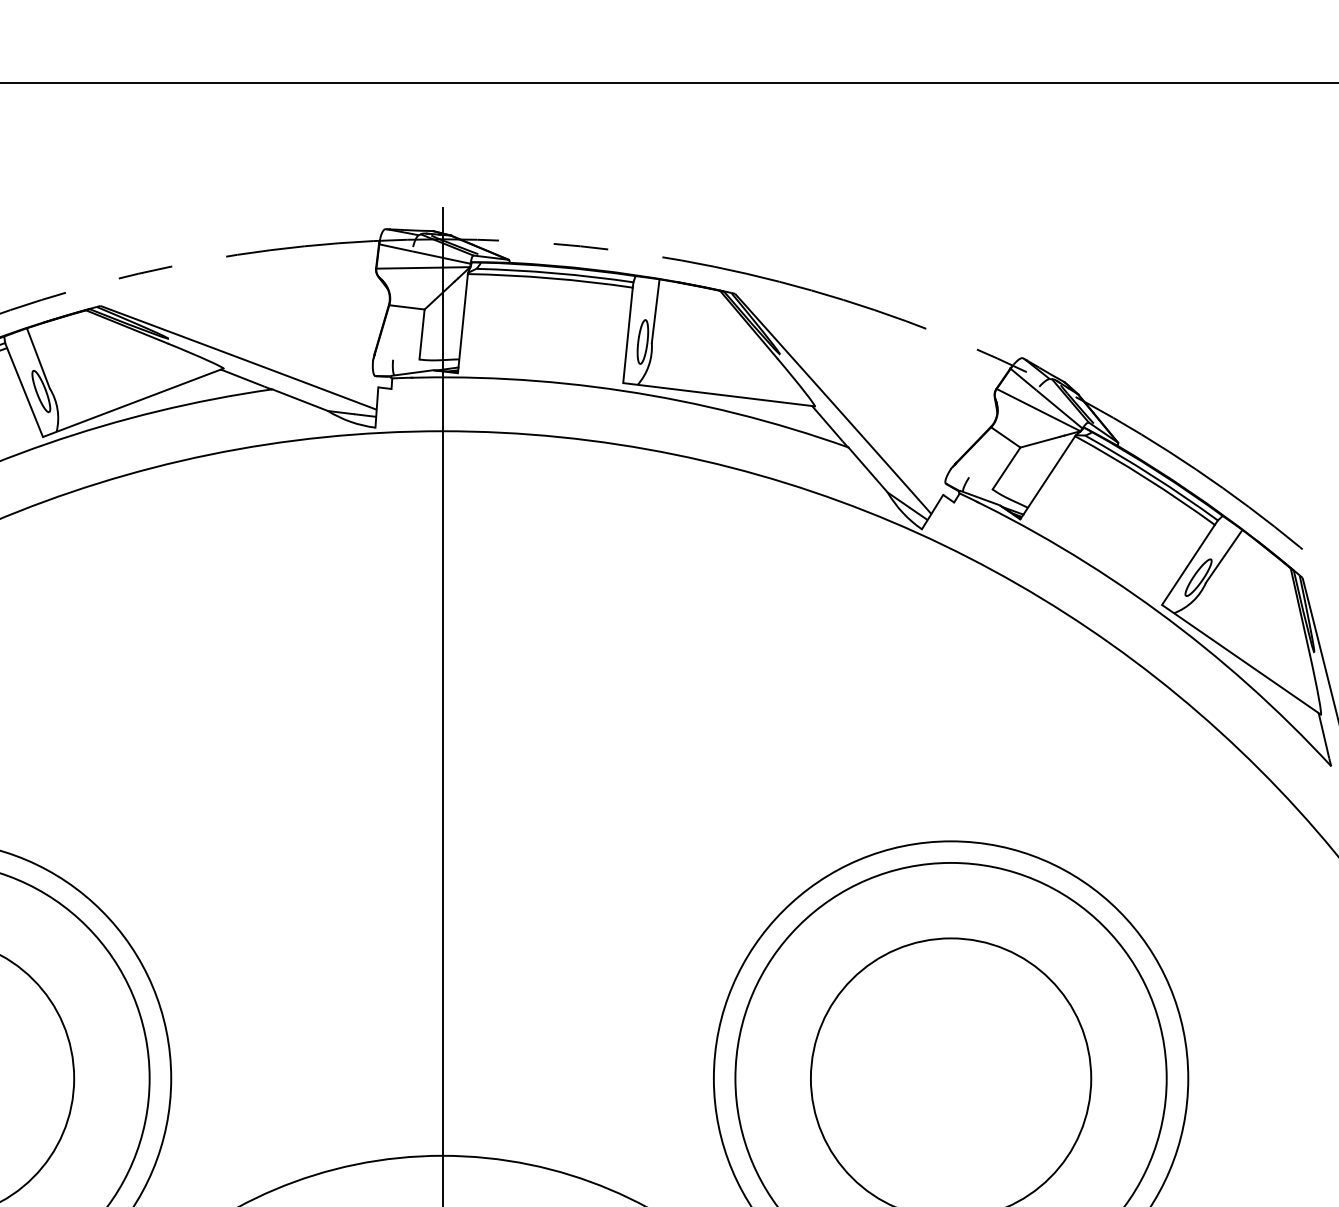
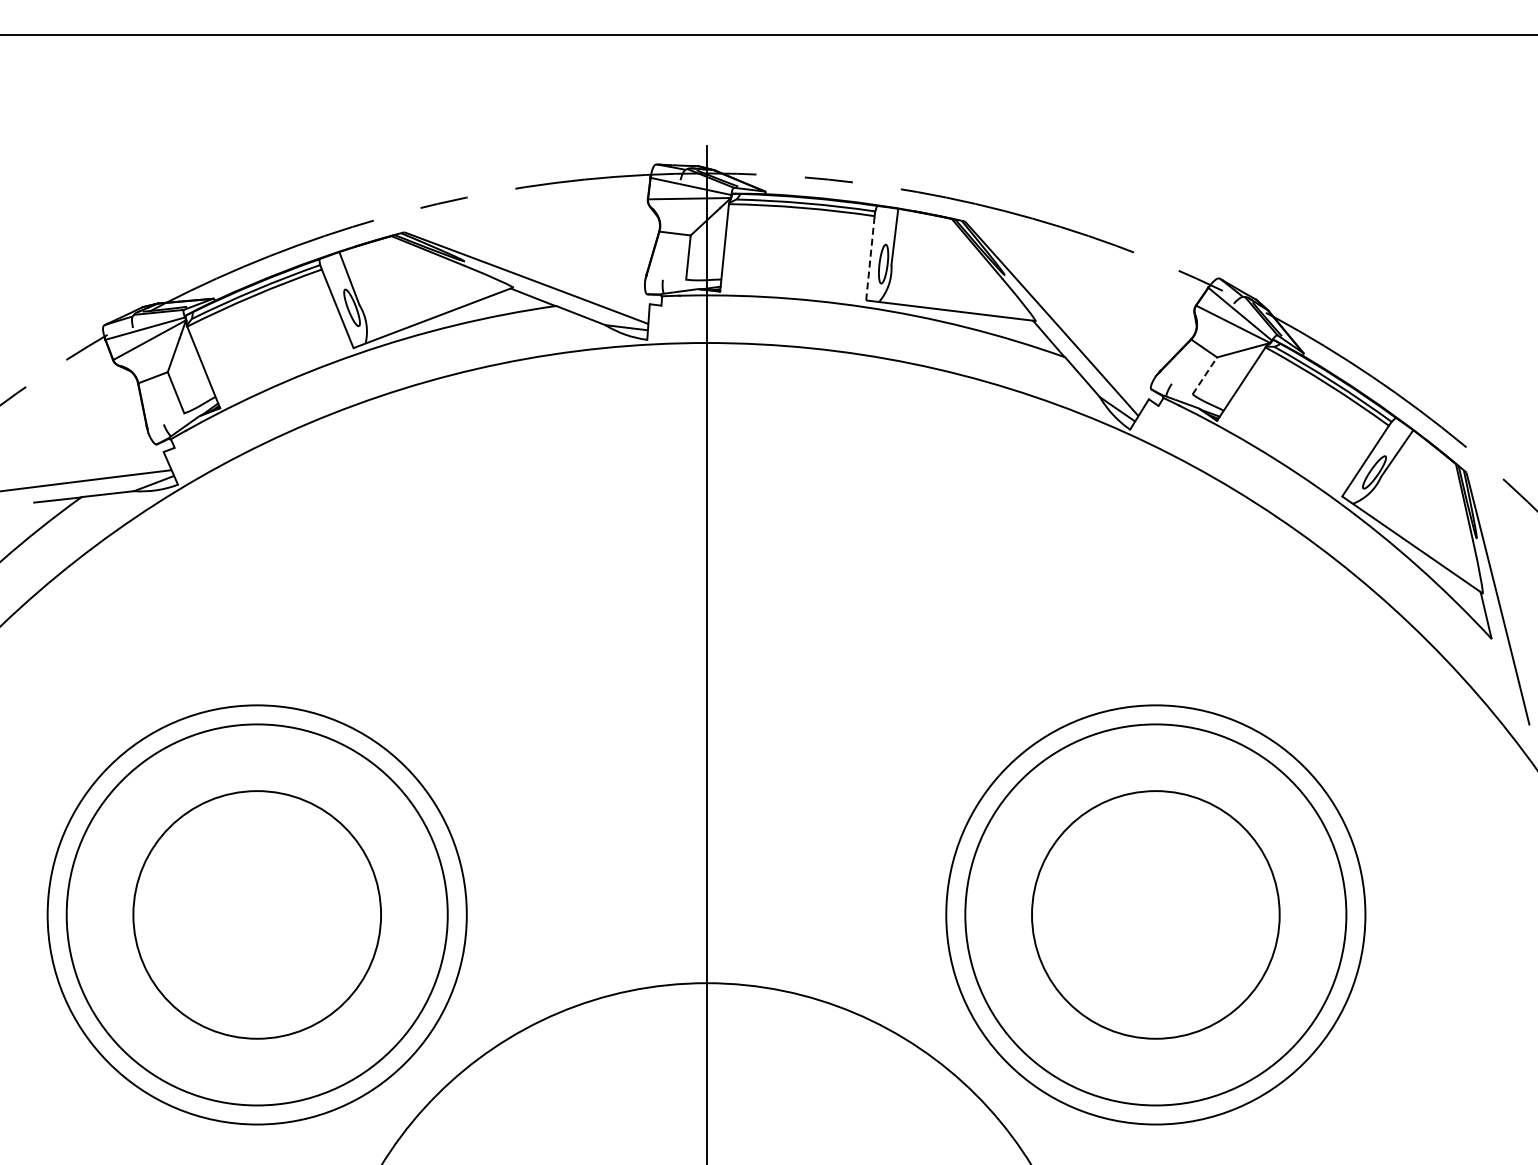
line: (628, 334) -> (870, 257), solid -> dashed
line: (1007, 468) -> (1205, 375), solid -> dashed

